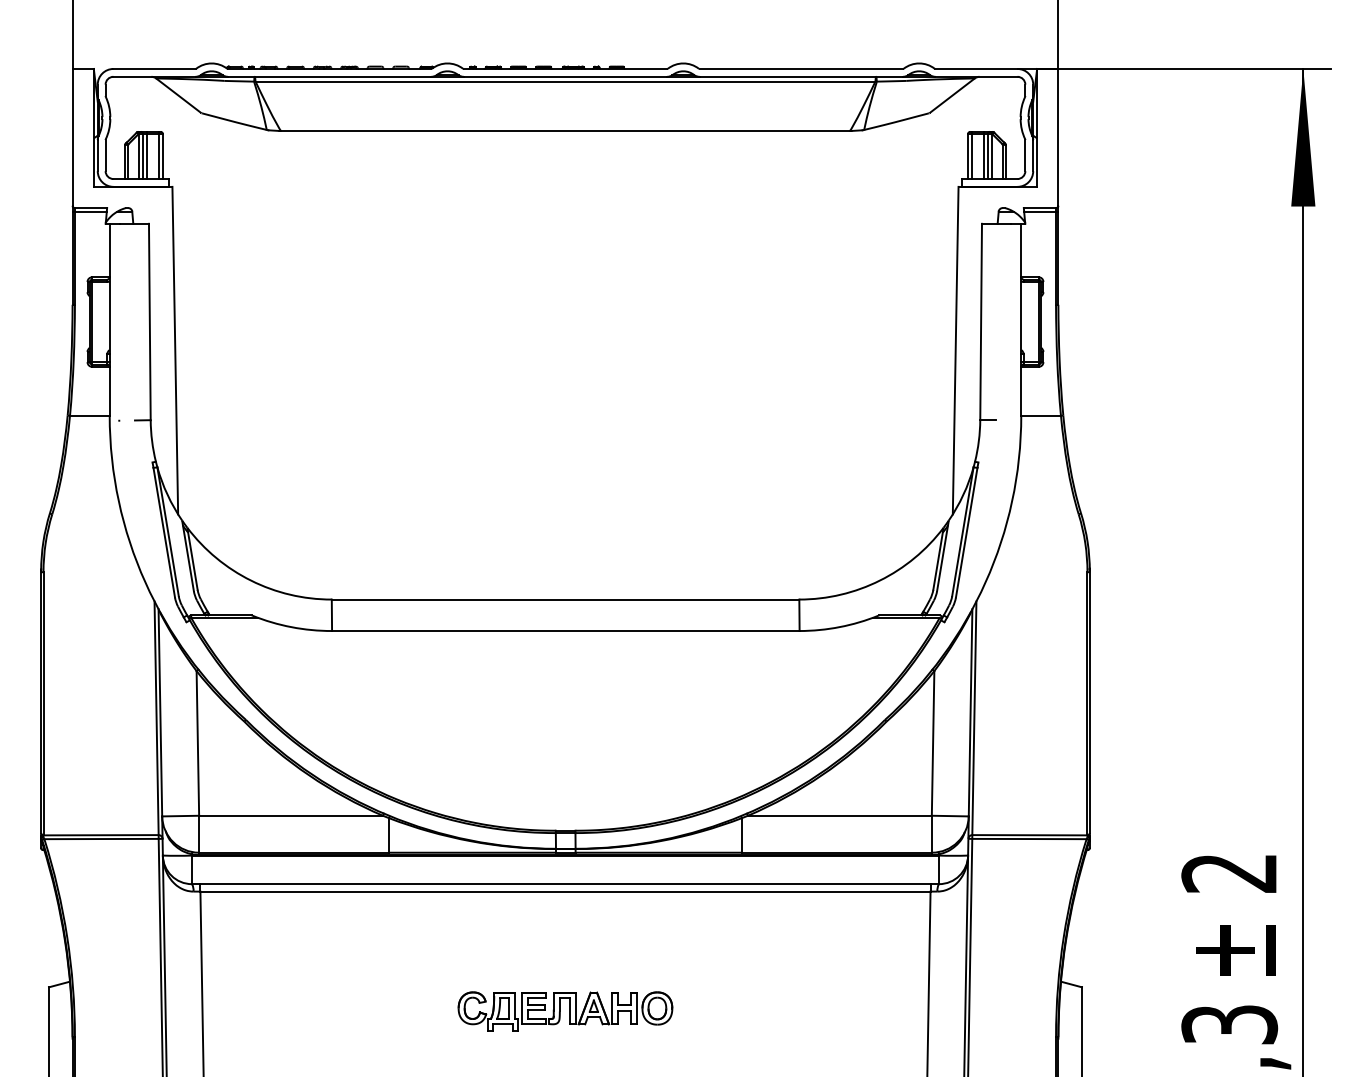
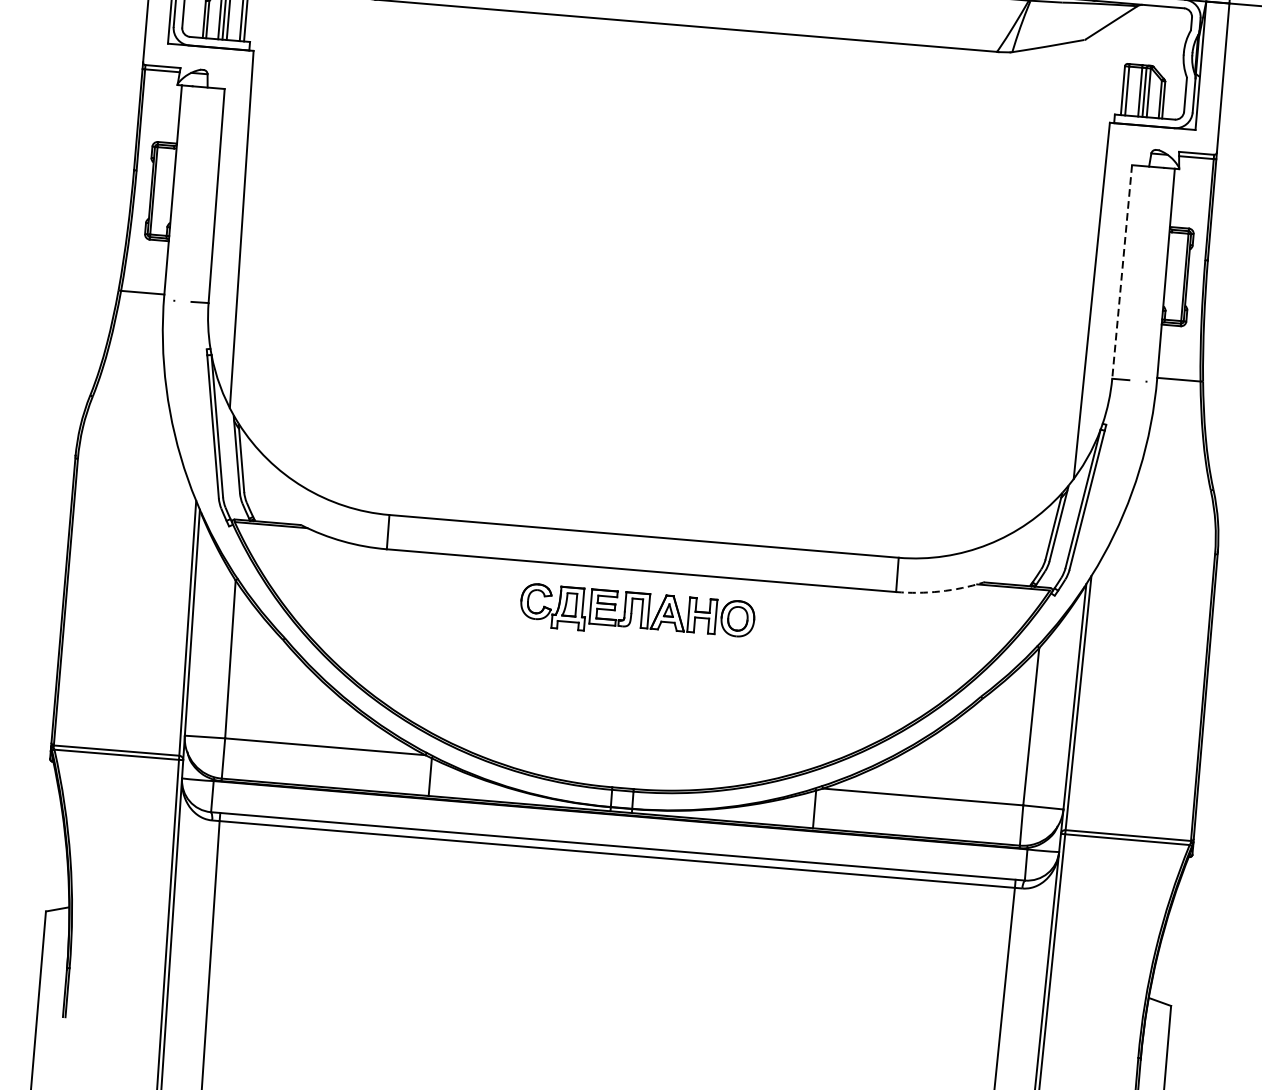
line: (981, 322) -> (1122, 272), solid -> dashed
arc: (839, 627) -> (939, 591), solid -> dashed
part: (565, 1011) -> (637, 613), moved

